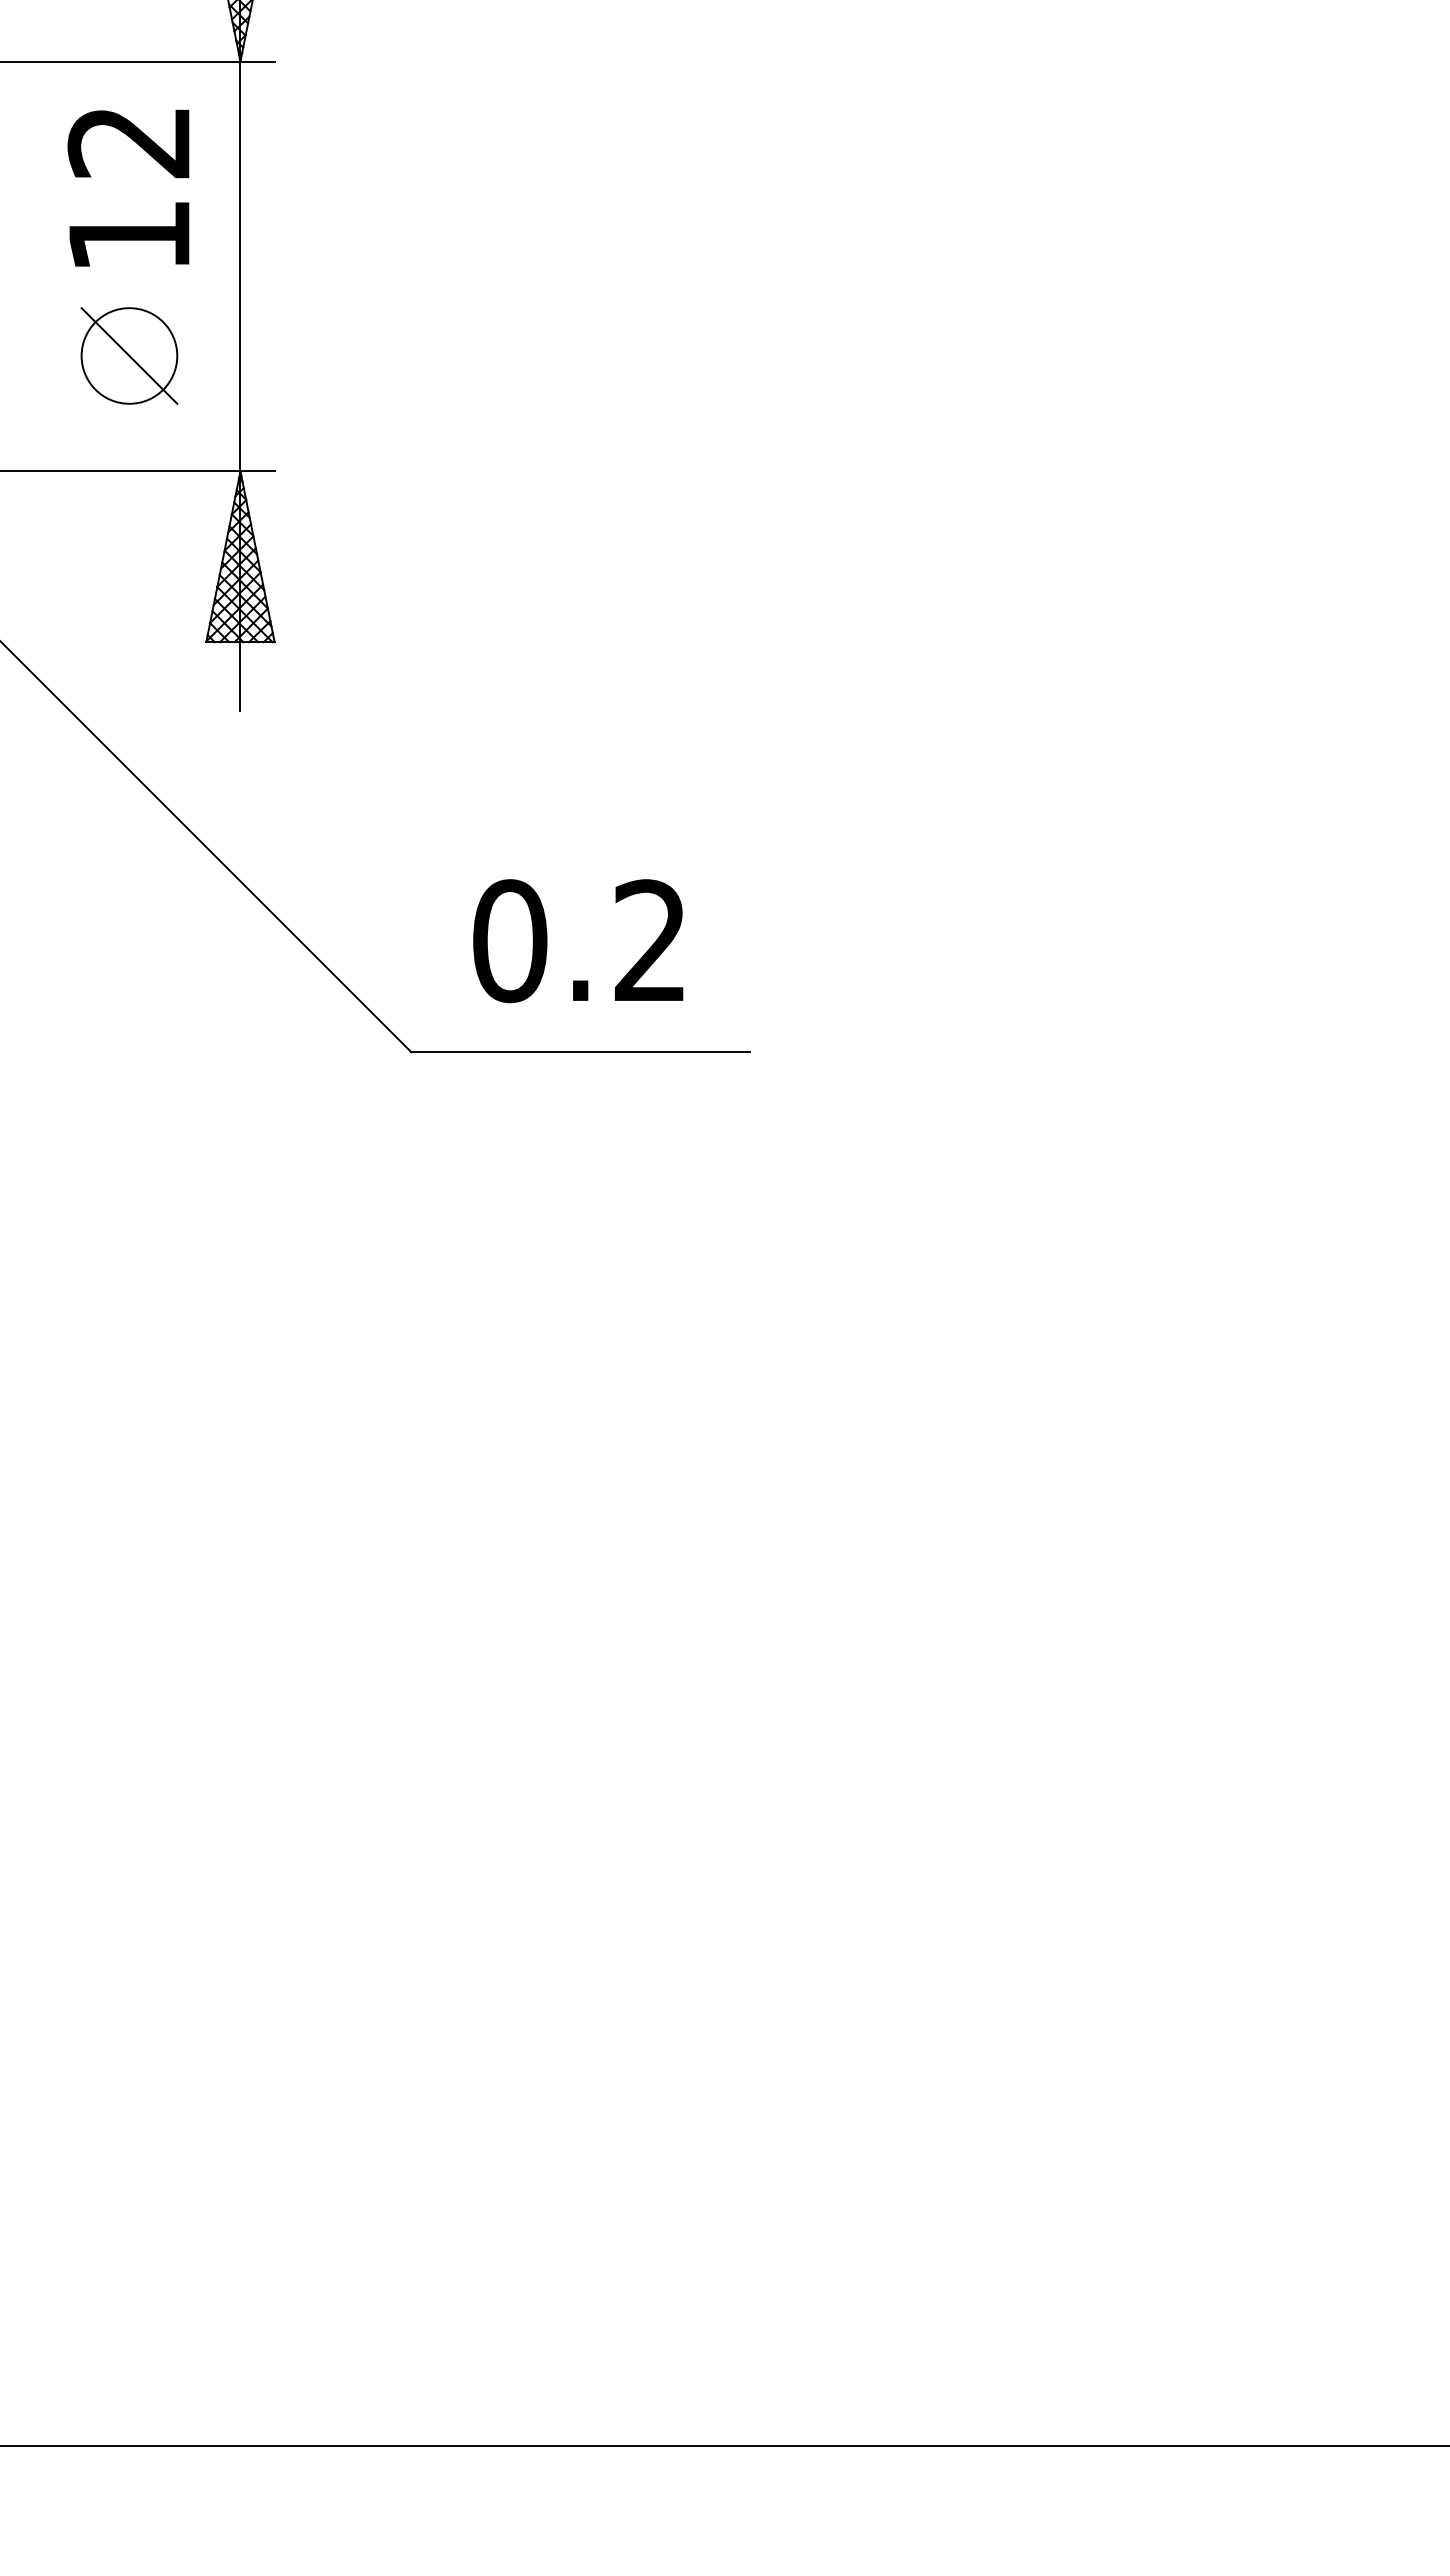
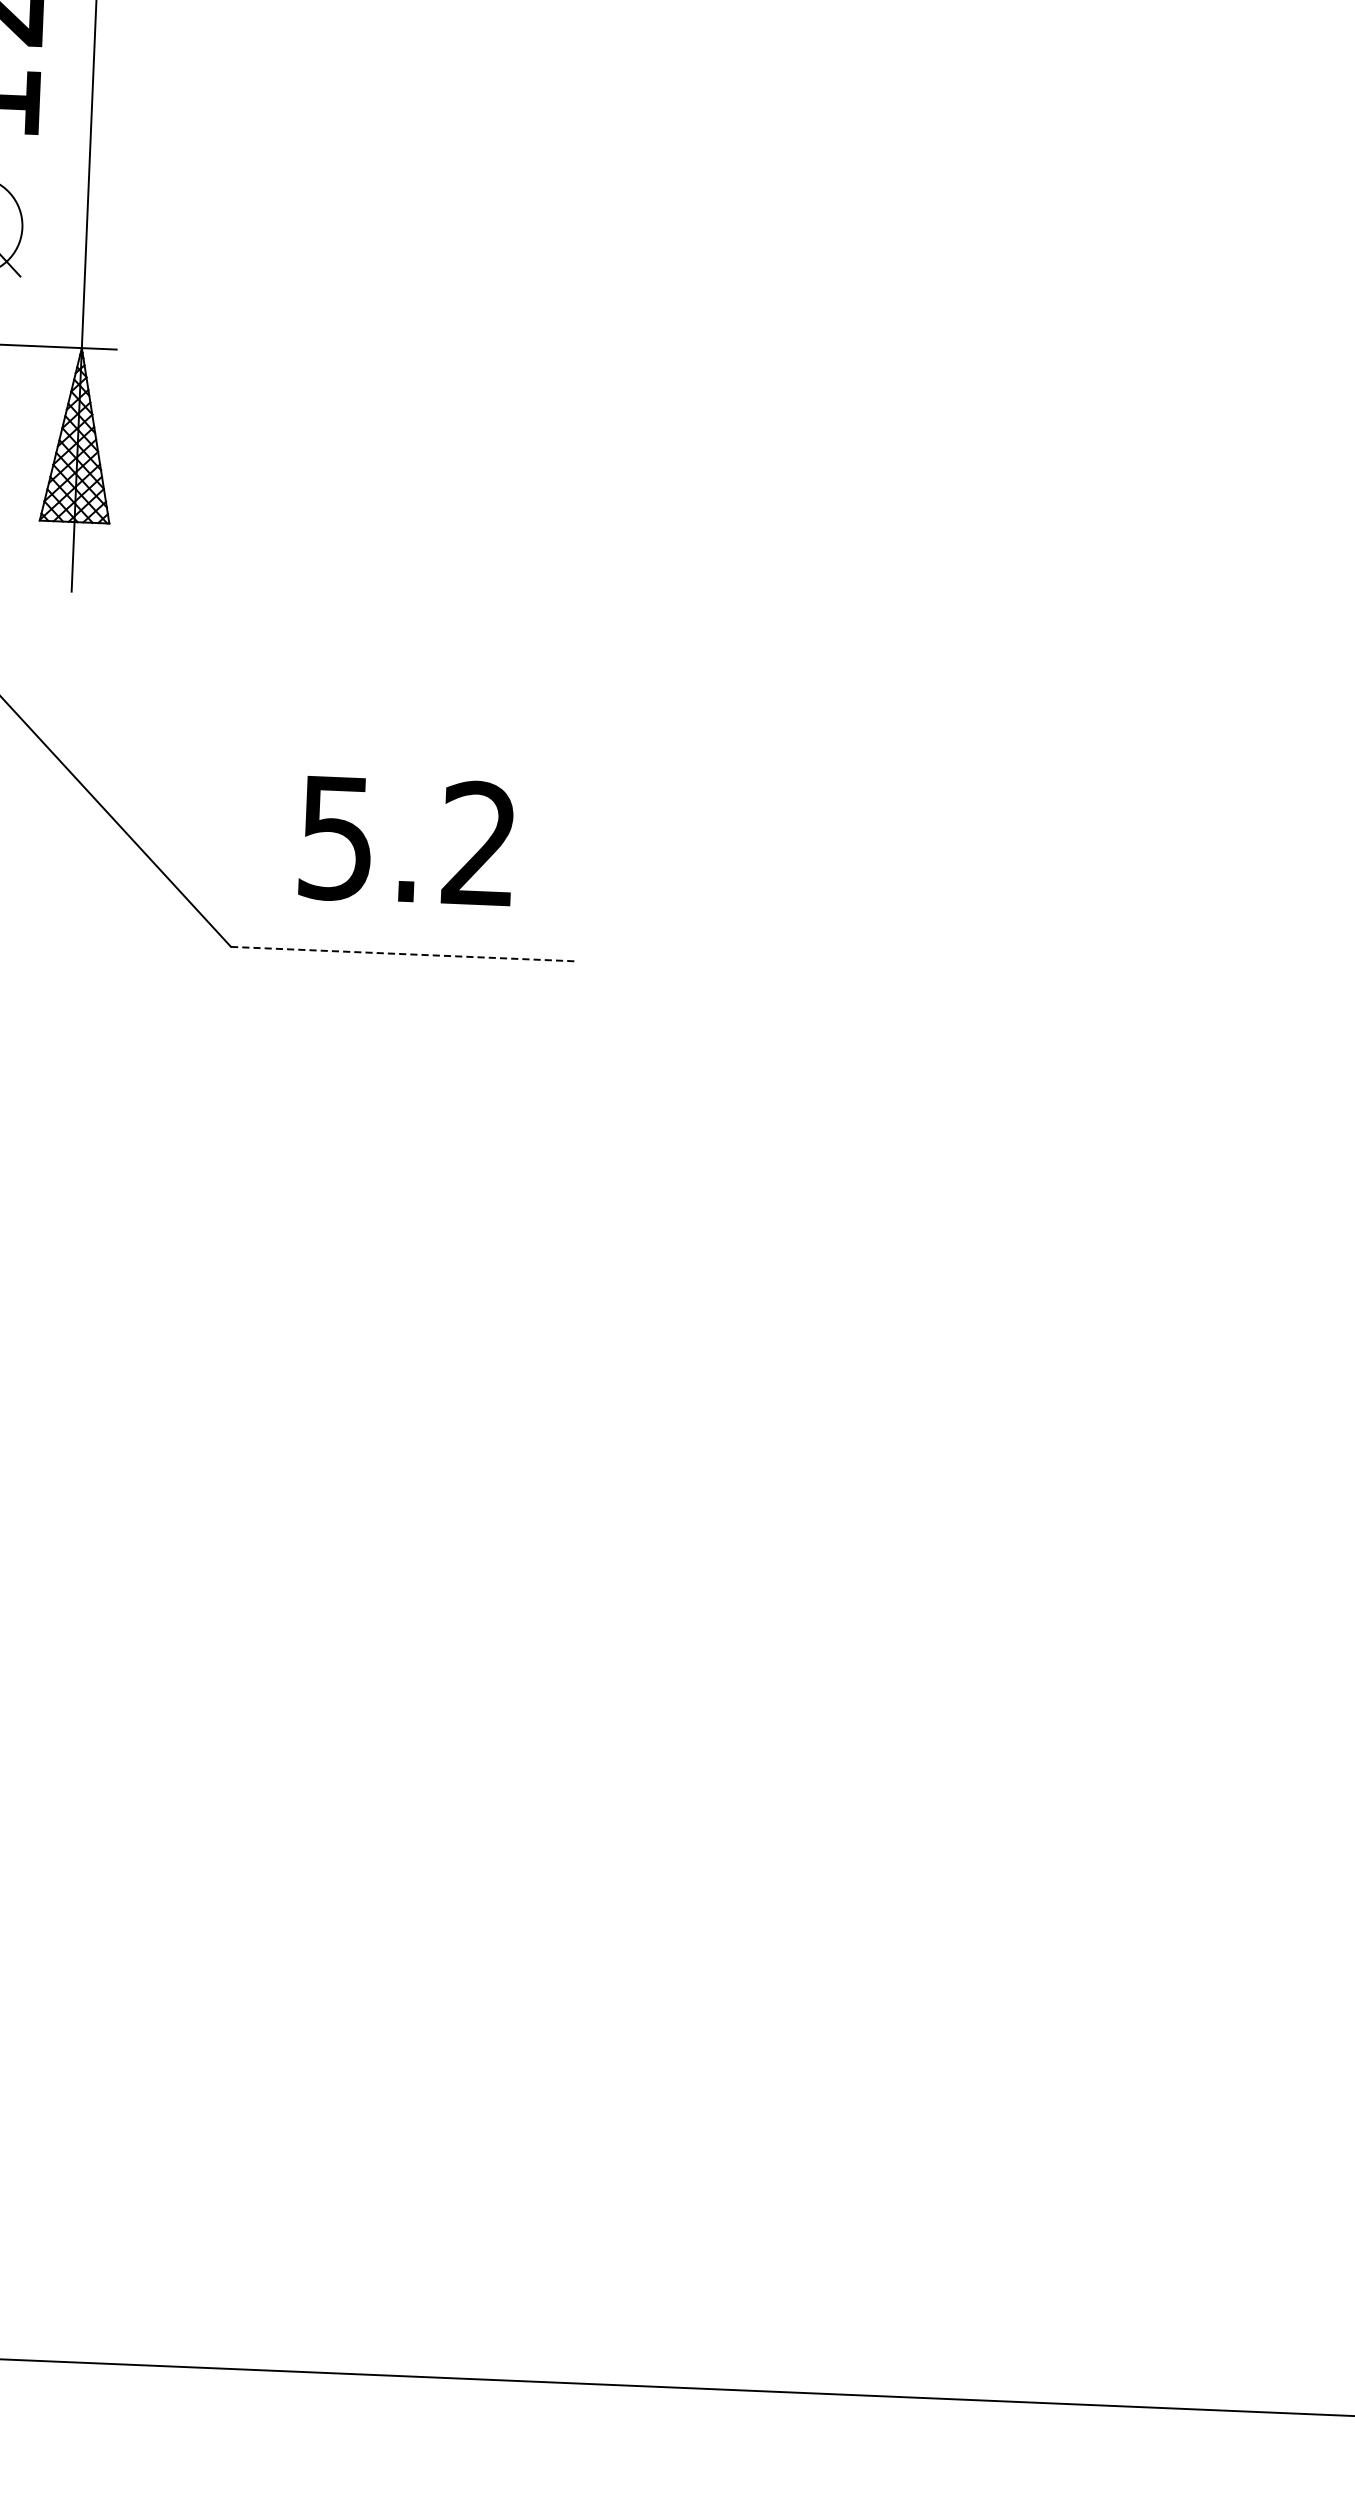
text: (510, 941) -> (336, 838), 0.2 -> 5.2
line: (580, 1052) -> (403, 954), solid -> dashed

